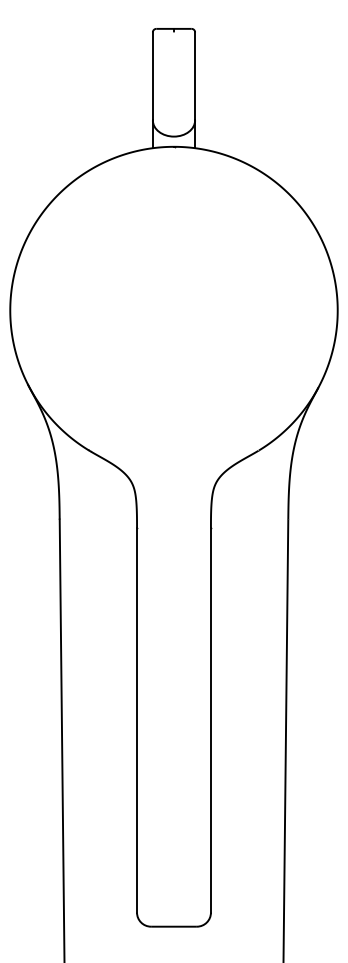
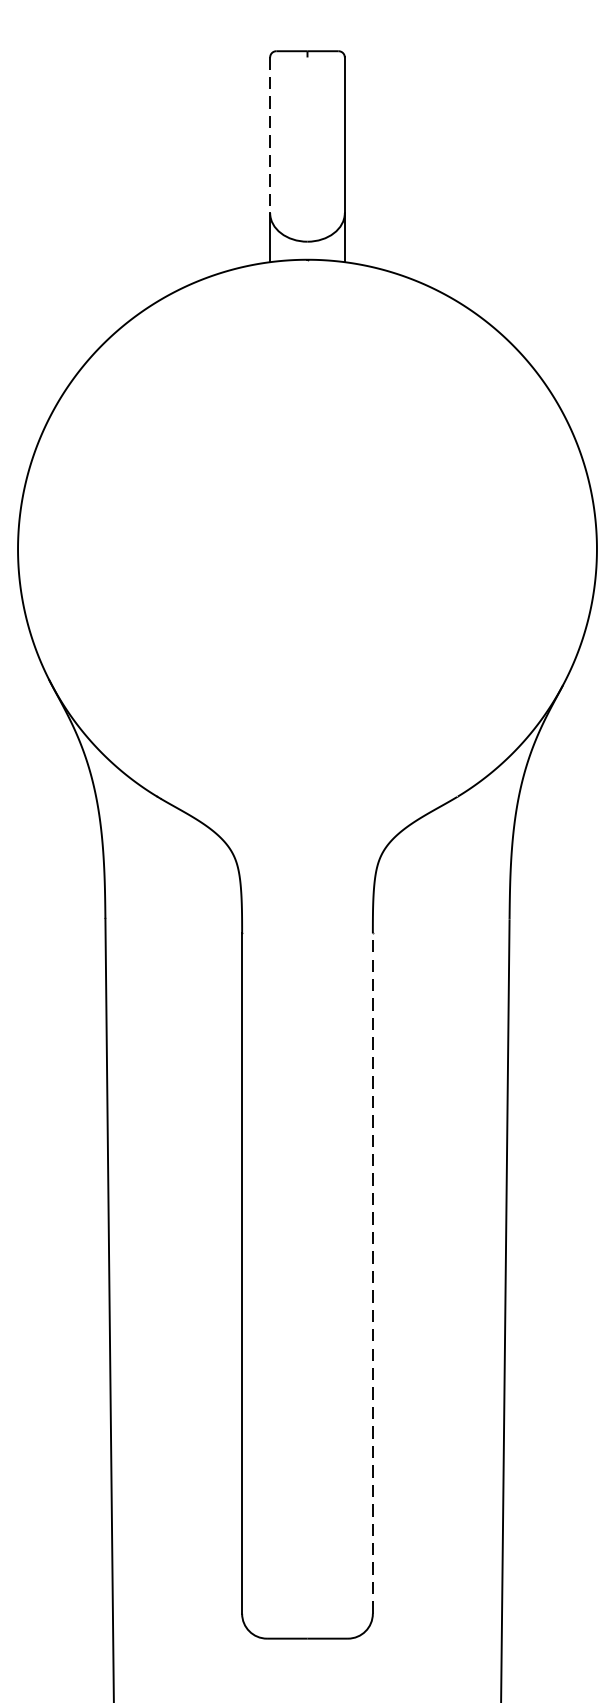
line: (152, 76) -> (269, 135), solid -> dashed
line: (210, 719) -> (372, 1272), solid -> dashed

